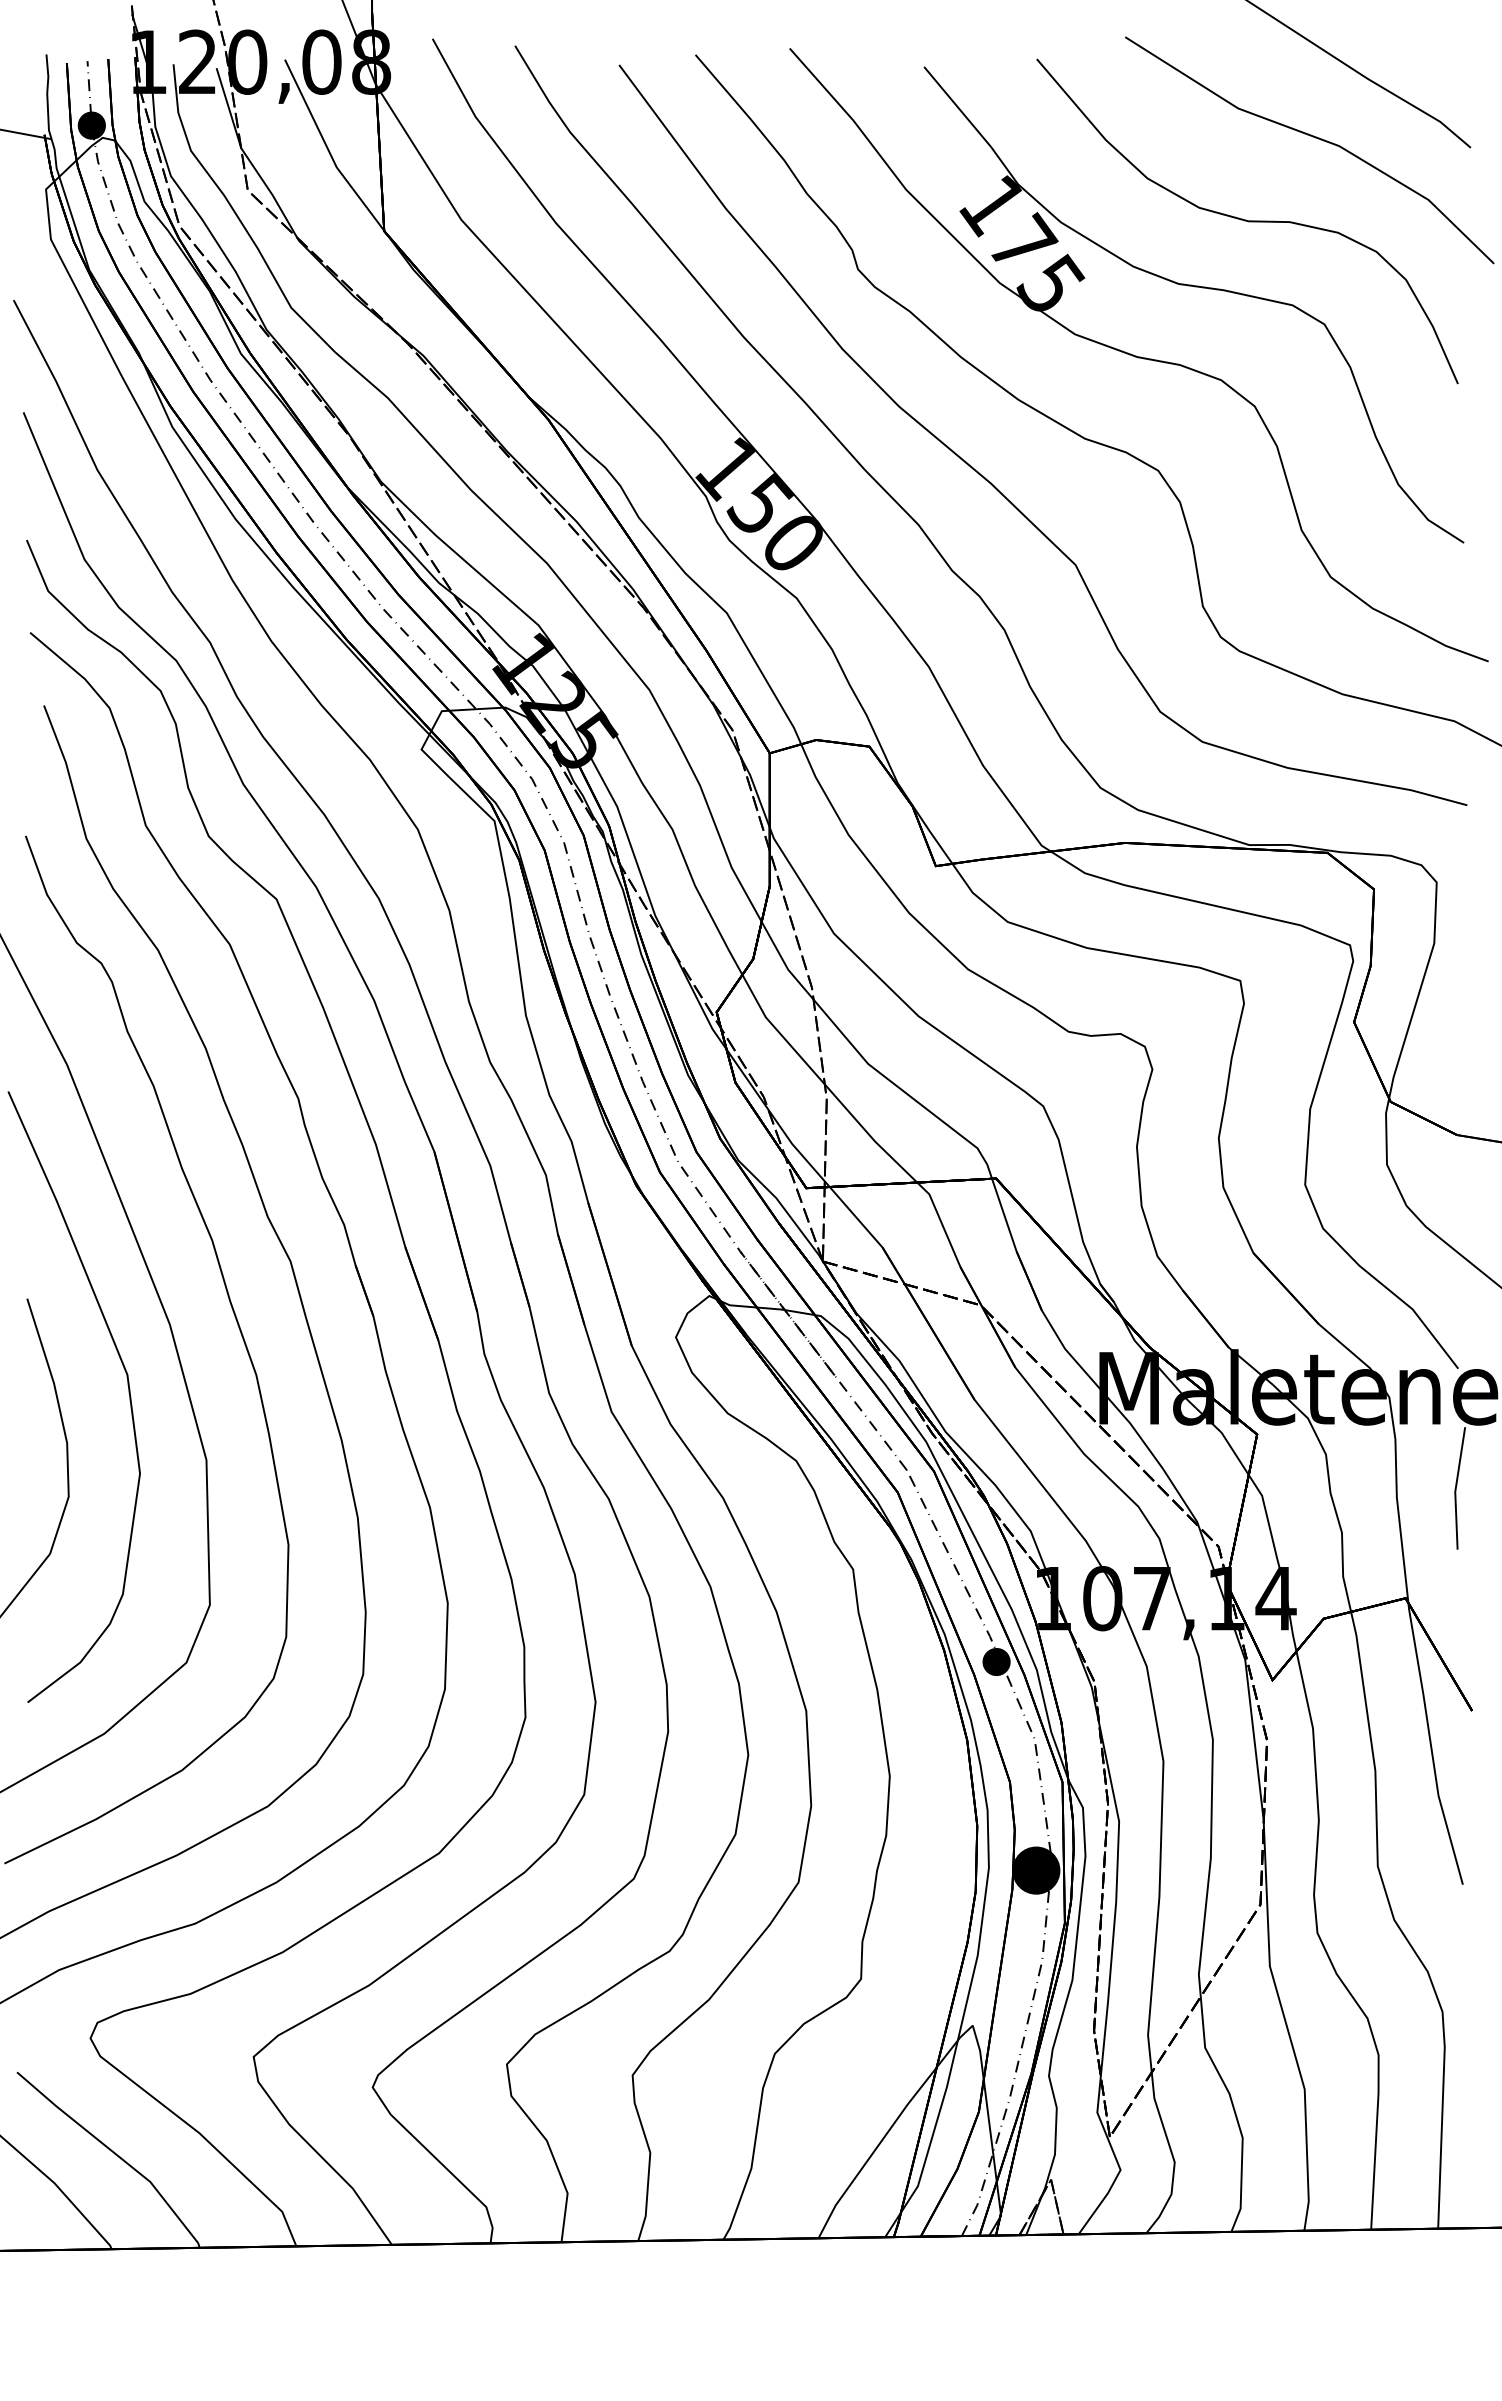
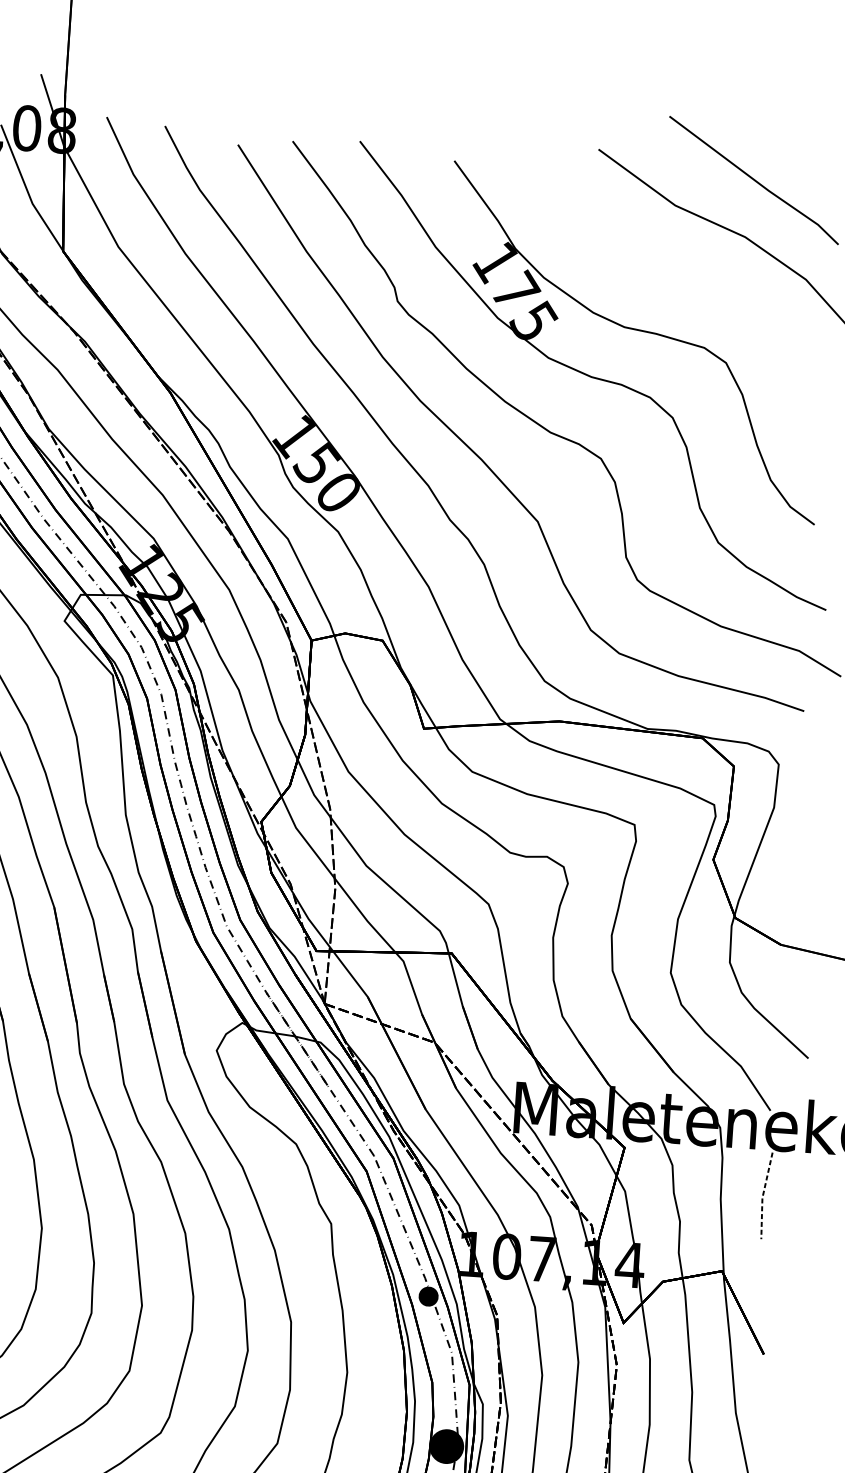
curve: (1247, 221) -> (676, 286), removed
line: (1455, 1489) -> (762, 1196), solid -> dashed

